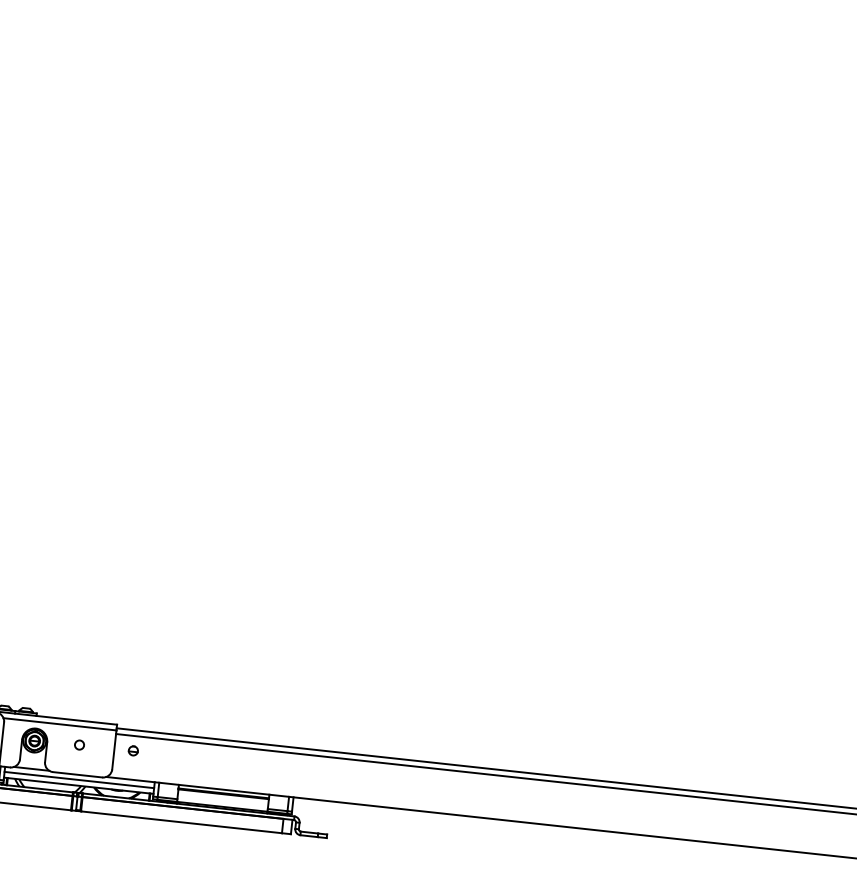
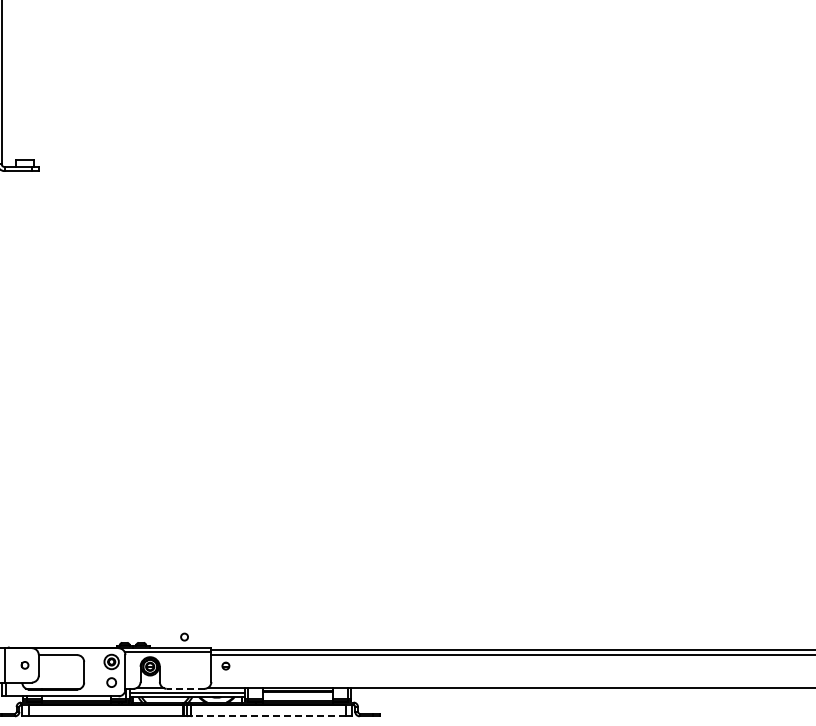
circle: (79, 744) -> (184, 636), moved
line: (77, 774) -> (185, 688), solid -> dashed
line: (181, 822) -> (268, 716), solid -> dashed

